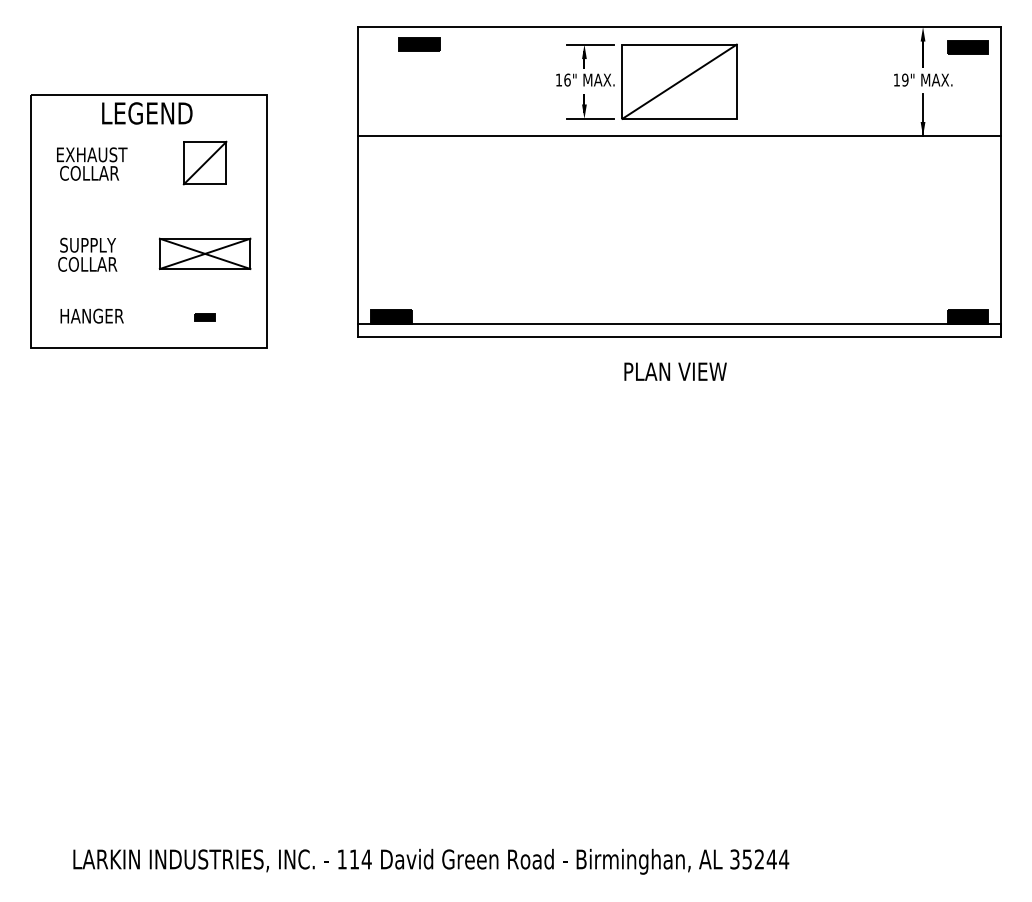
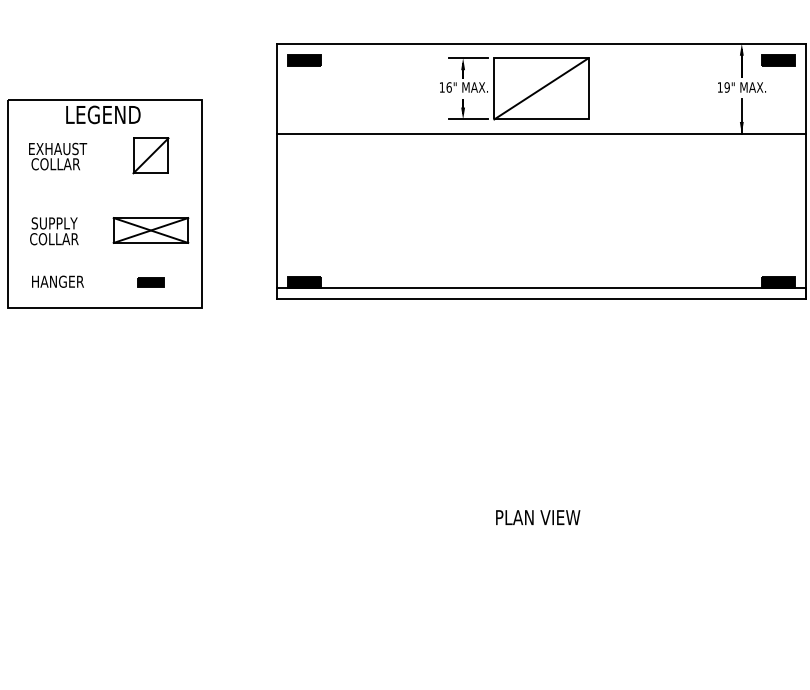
part: (419, 44) -> (304, 60), moved
part: (204, 317) -> (150, 282), size x1.67
text: (675, 371) -> (538, 517), moved

